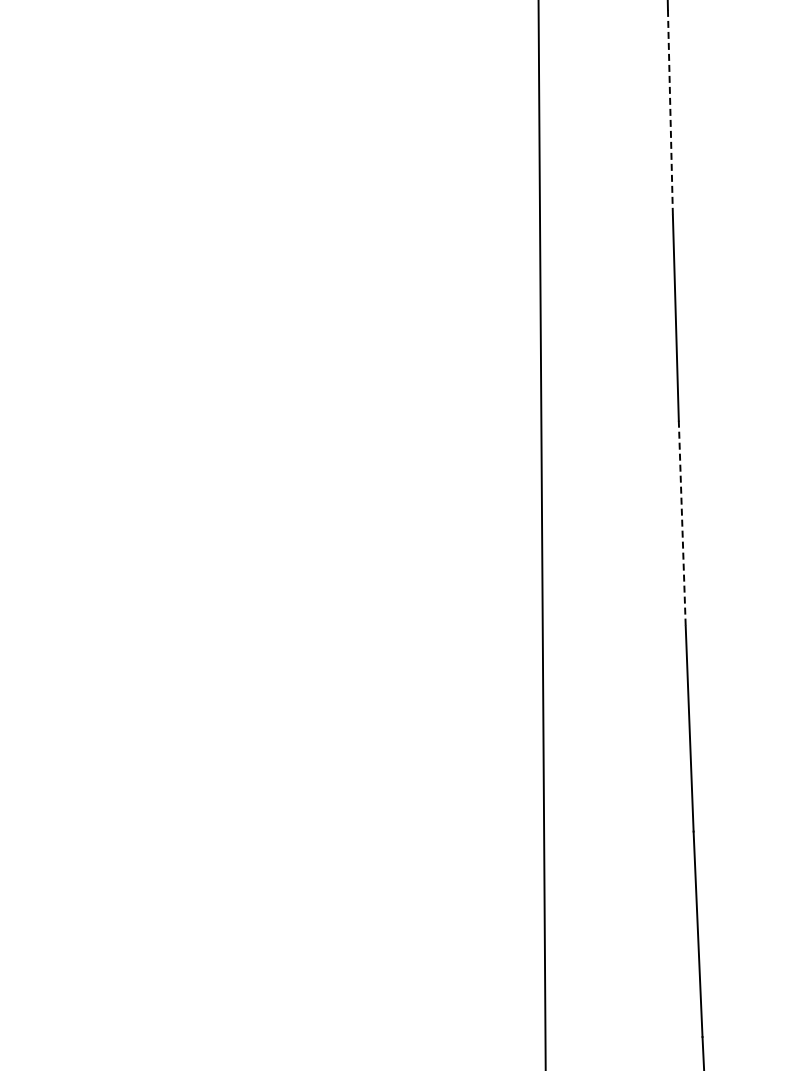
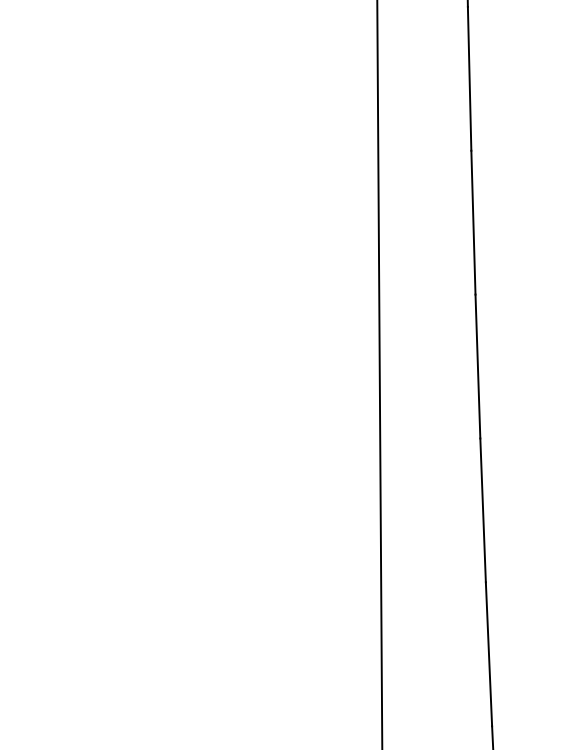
line: (670, 112) -> (469, 78), dashed -> solid
line: (682, 523) -> (478, 366), dashed -> solid

